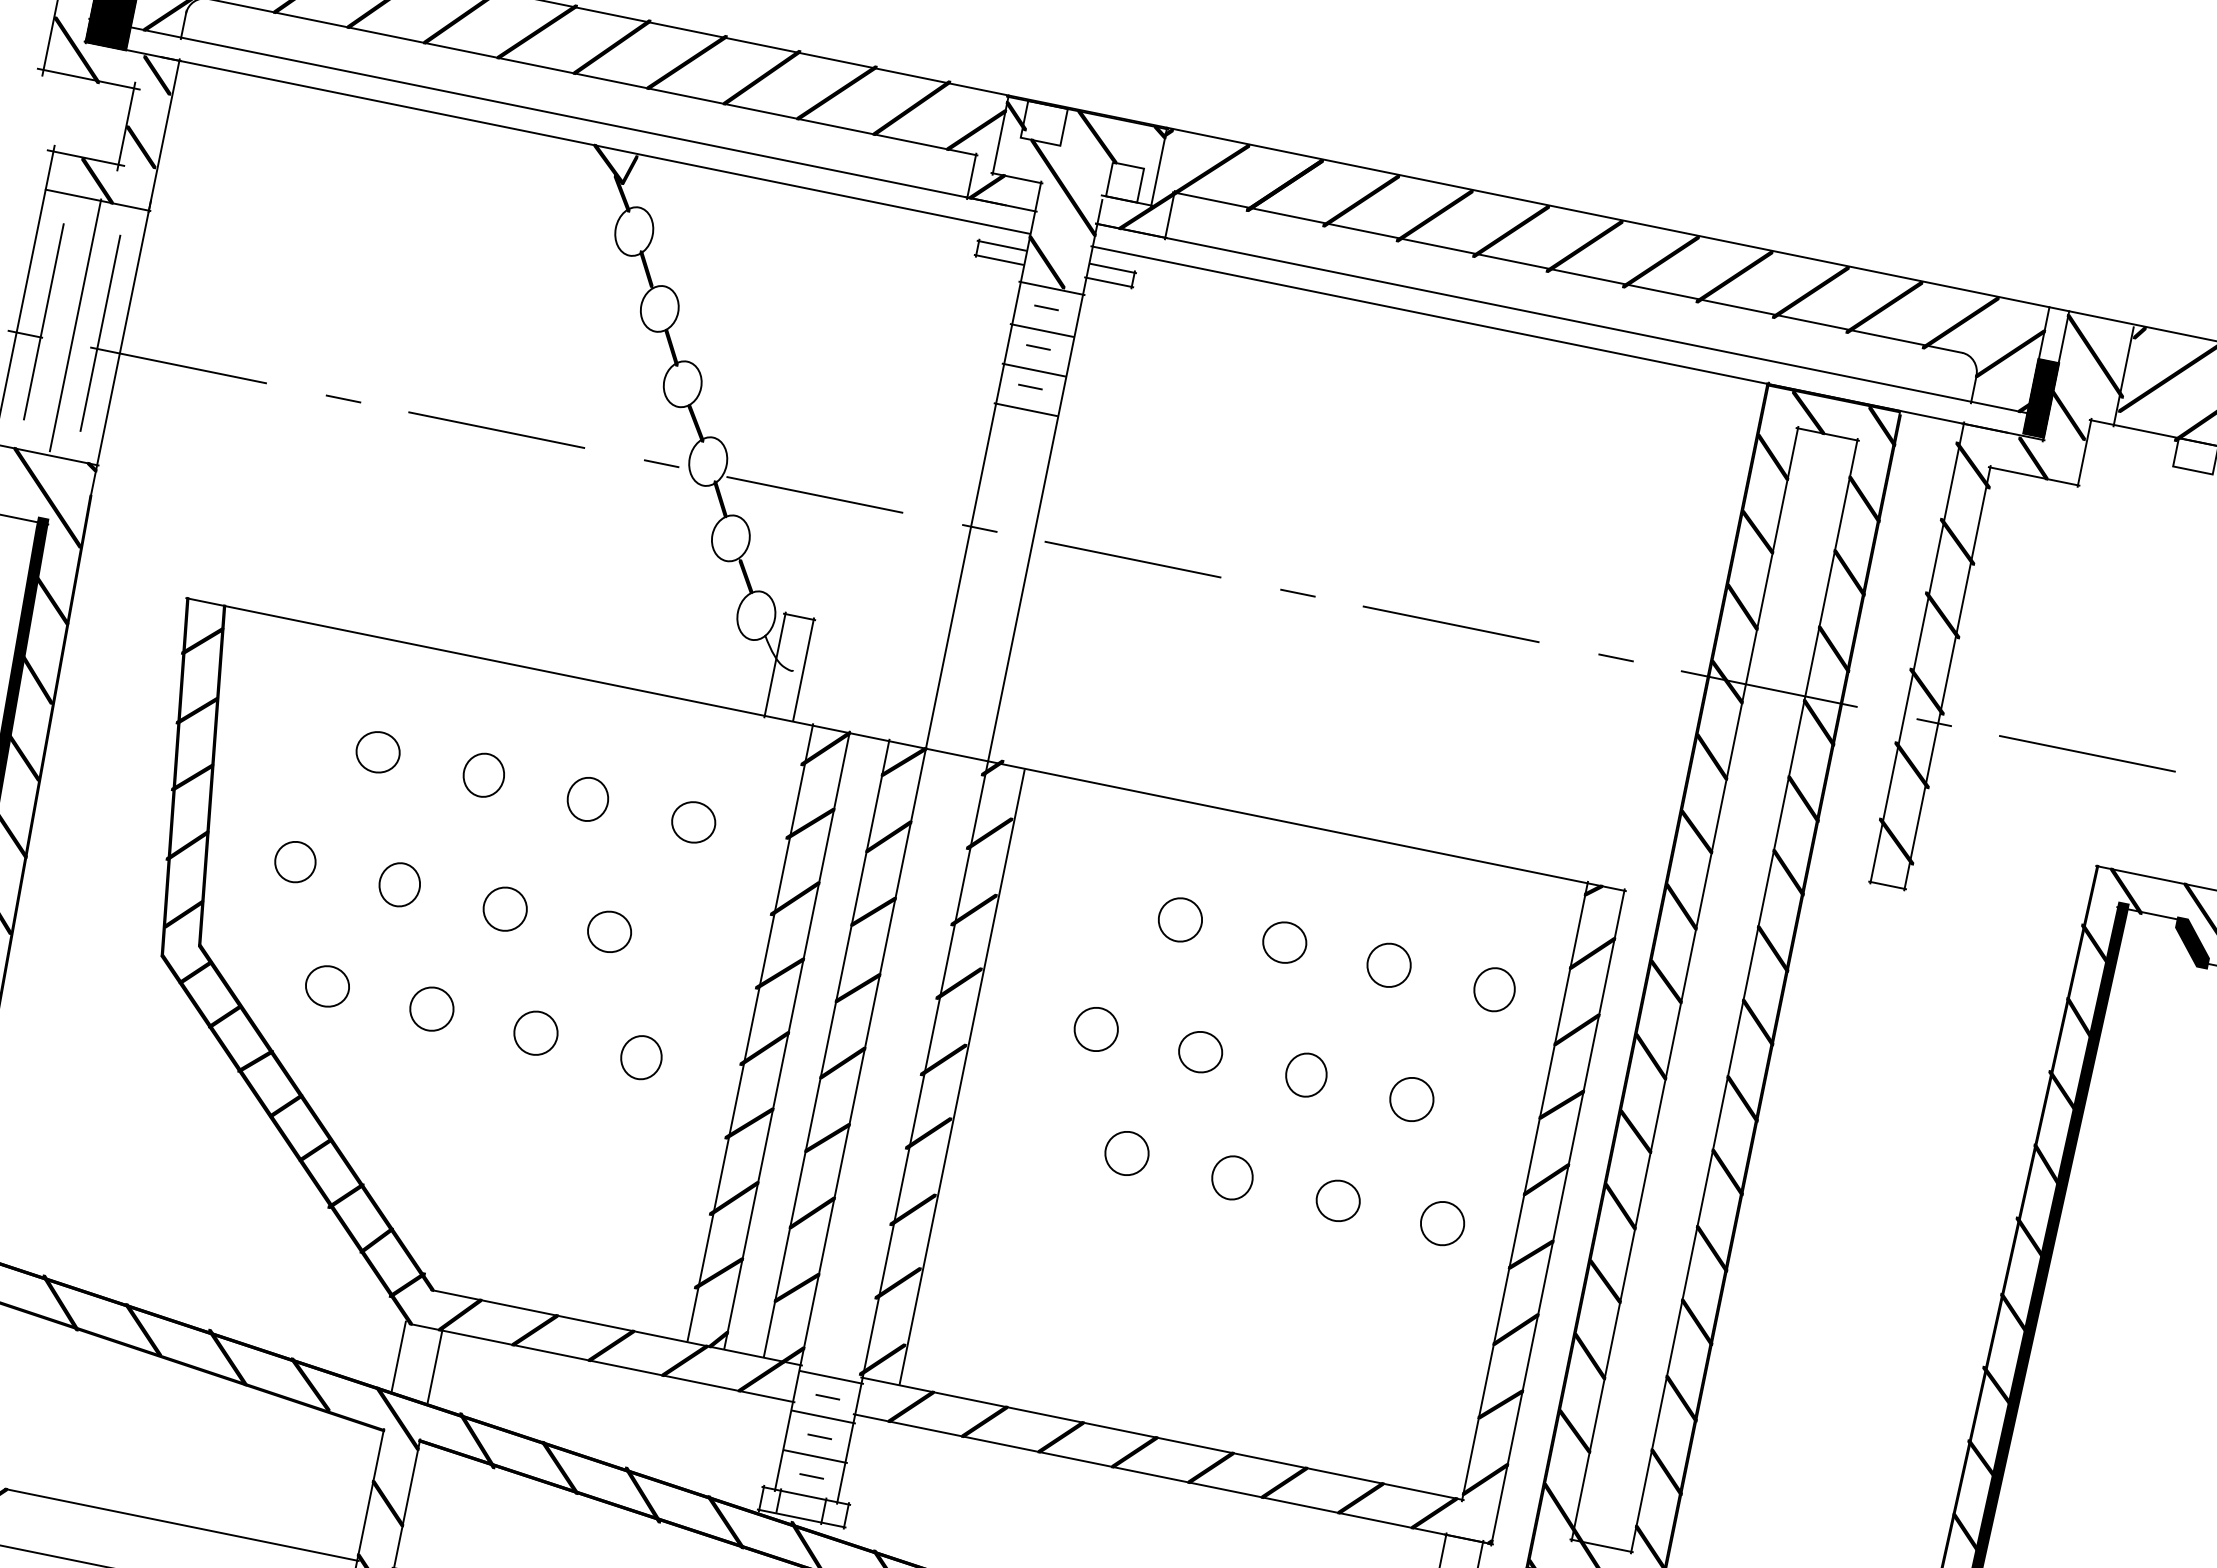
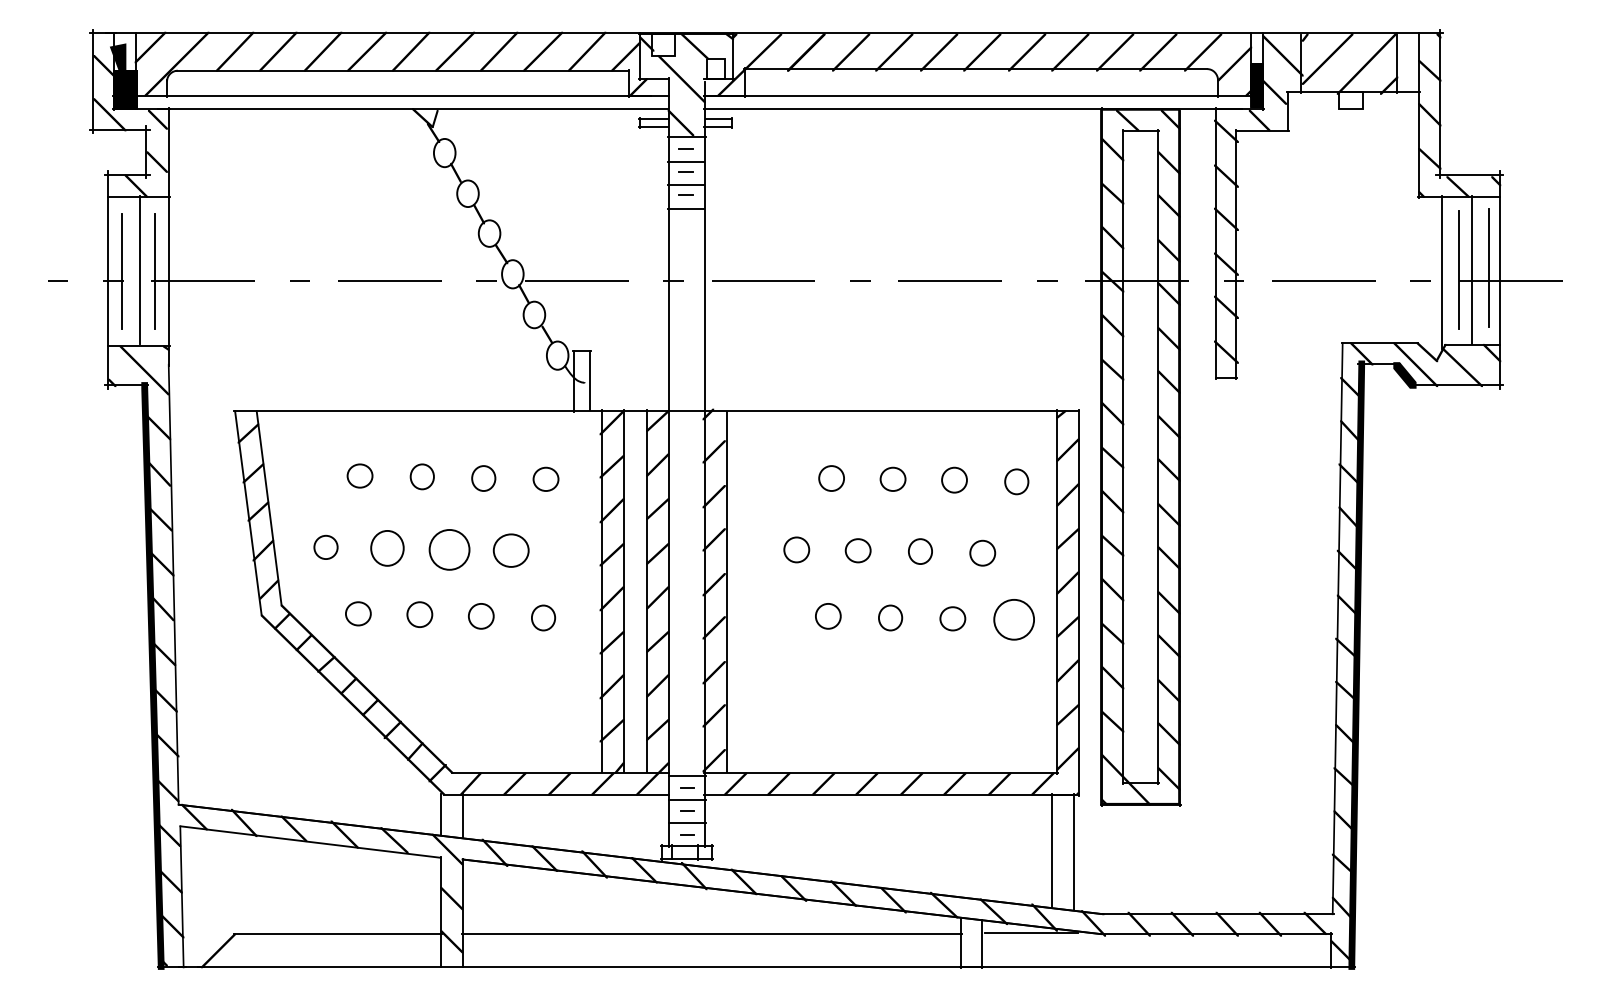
part: (400, 883) -> (387, 547), size x1.4
part: (504, 908) -> (449, 549), size x1.6
part: (608, 931) -> (510, 550), size x1.4
part: (1442, 1223) -> (1014, 619), size x1.6

